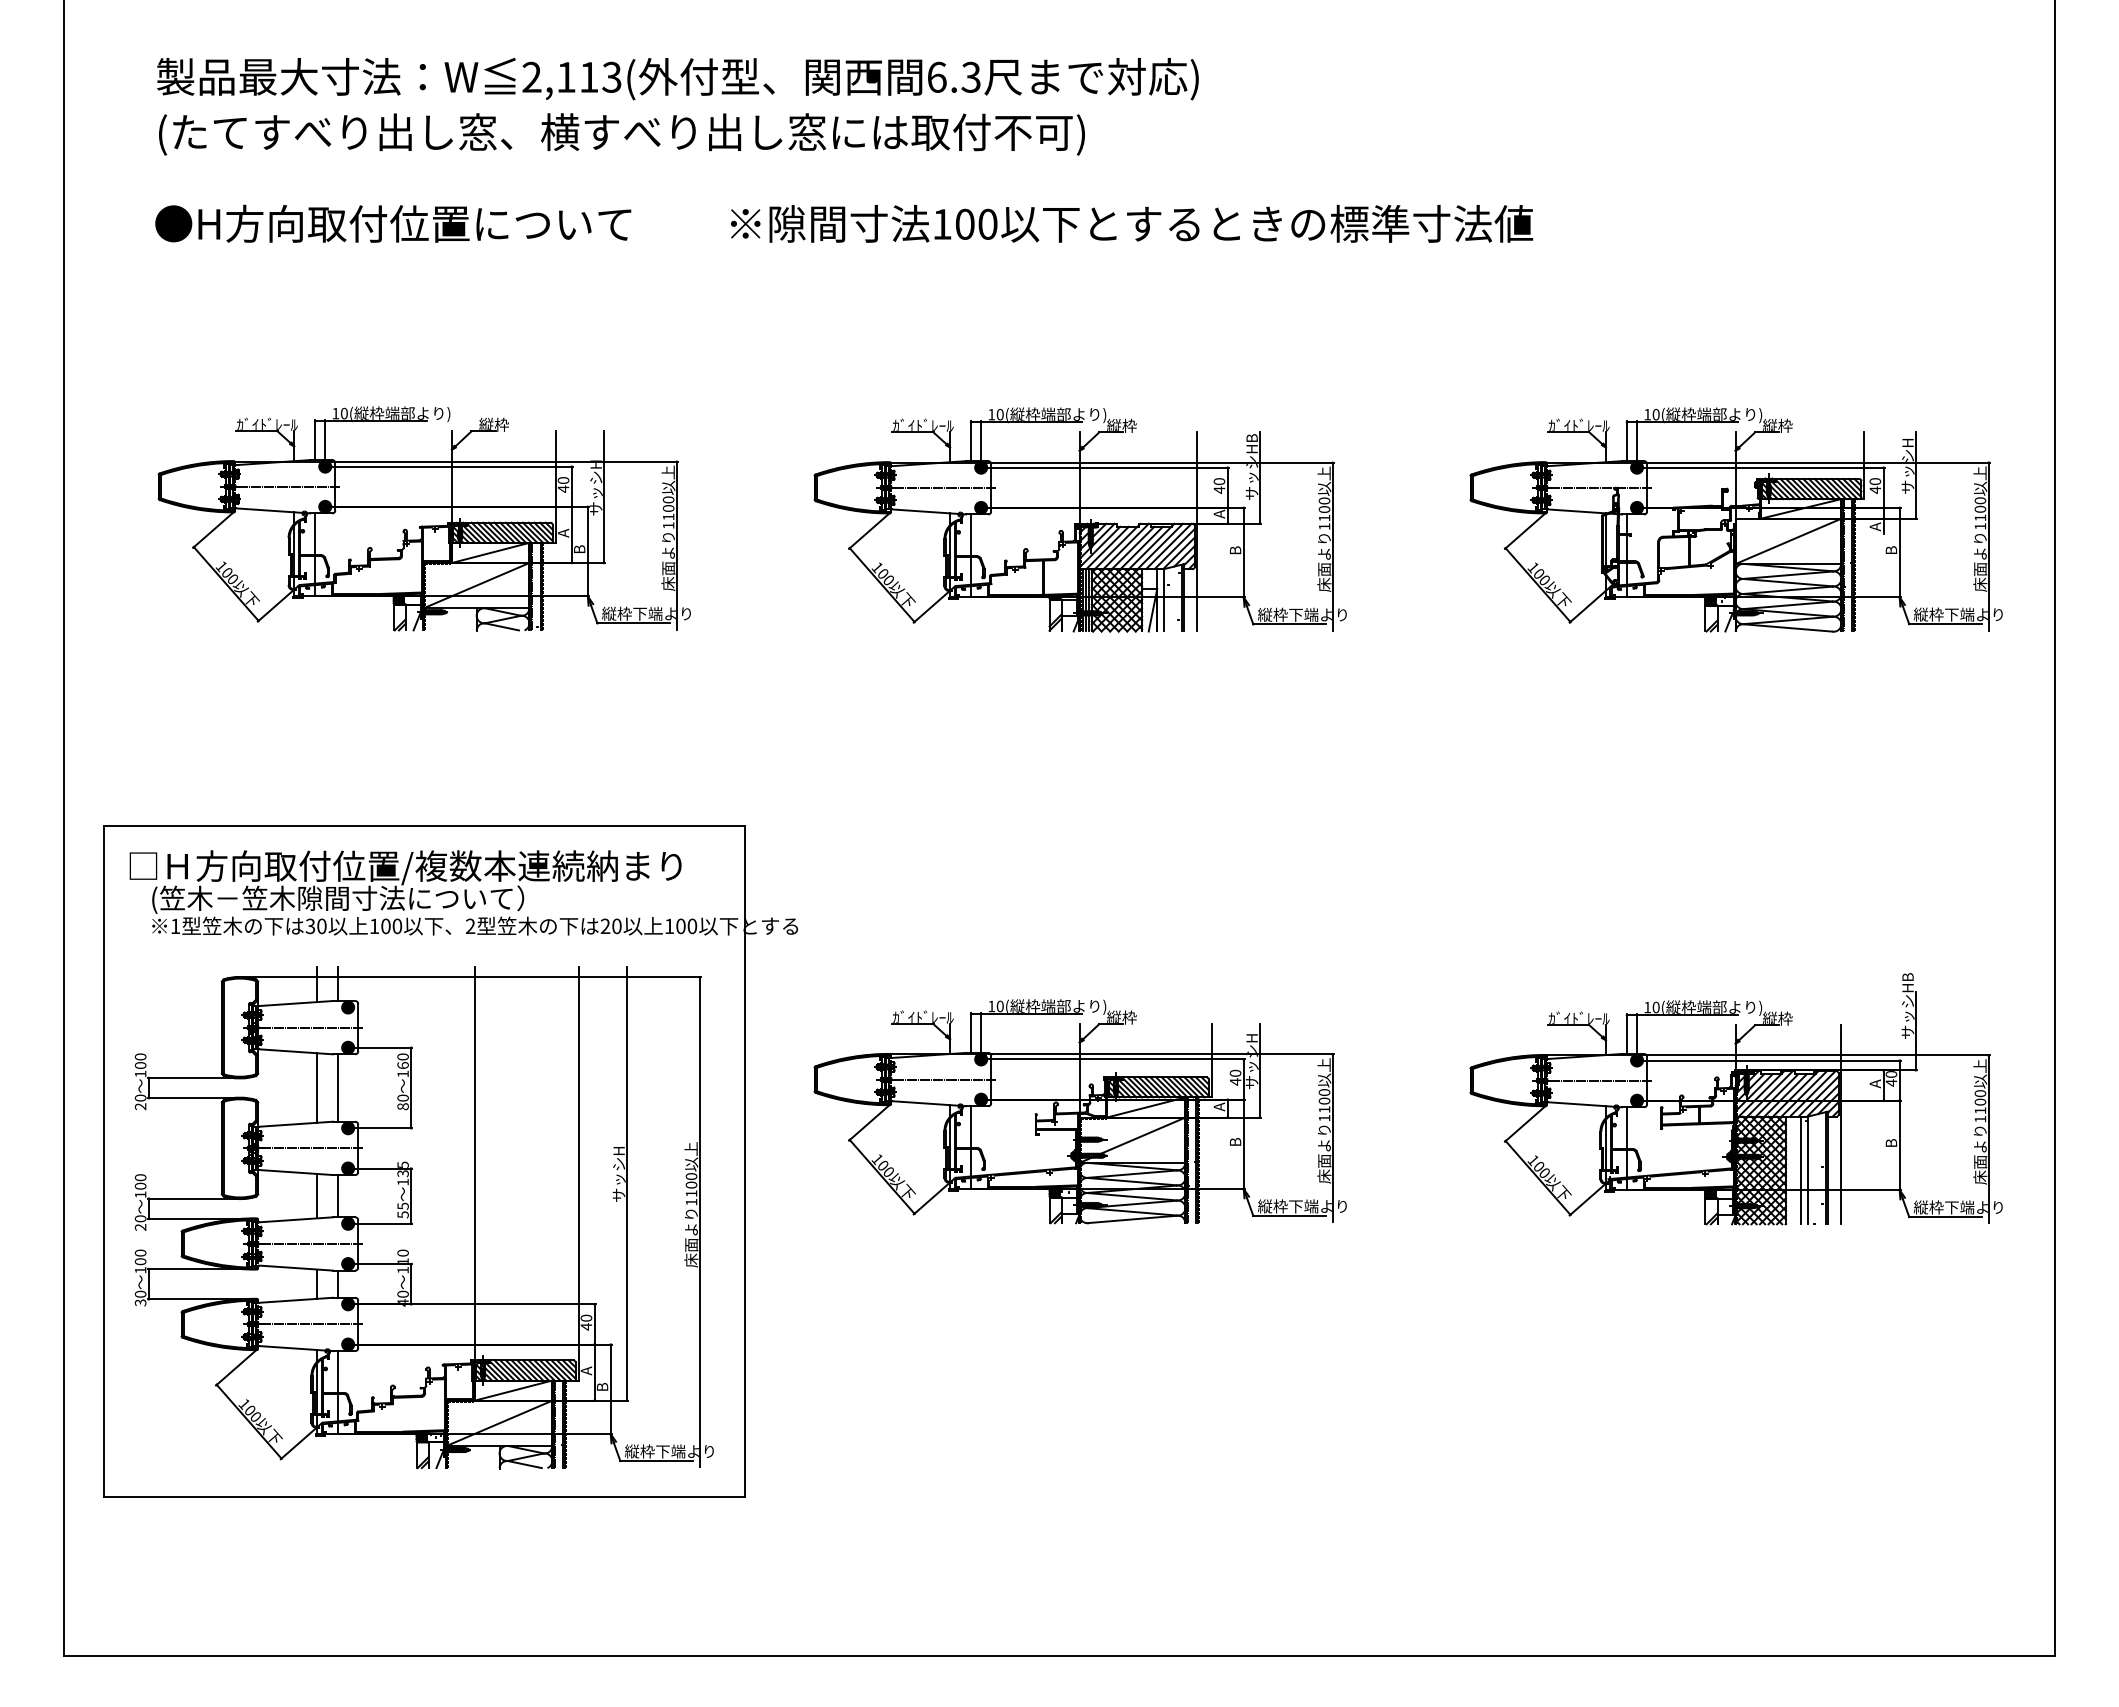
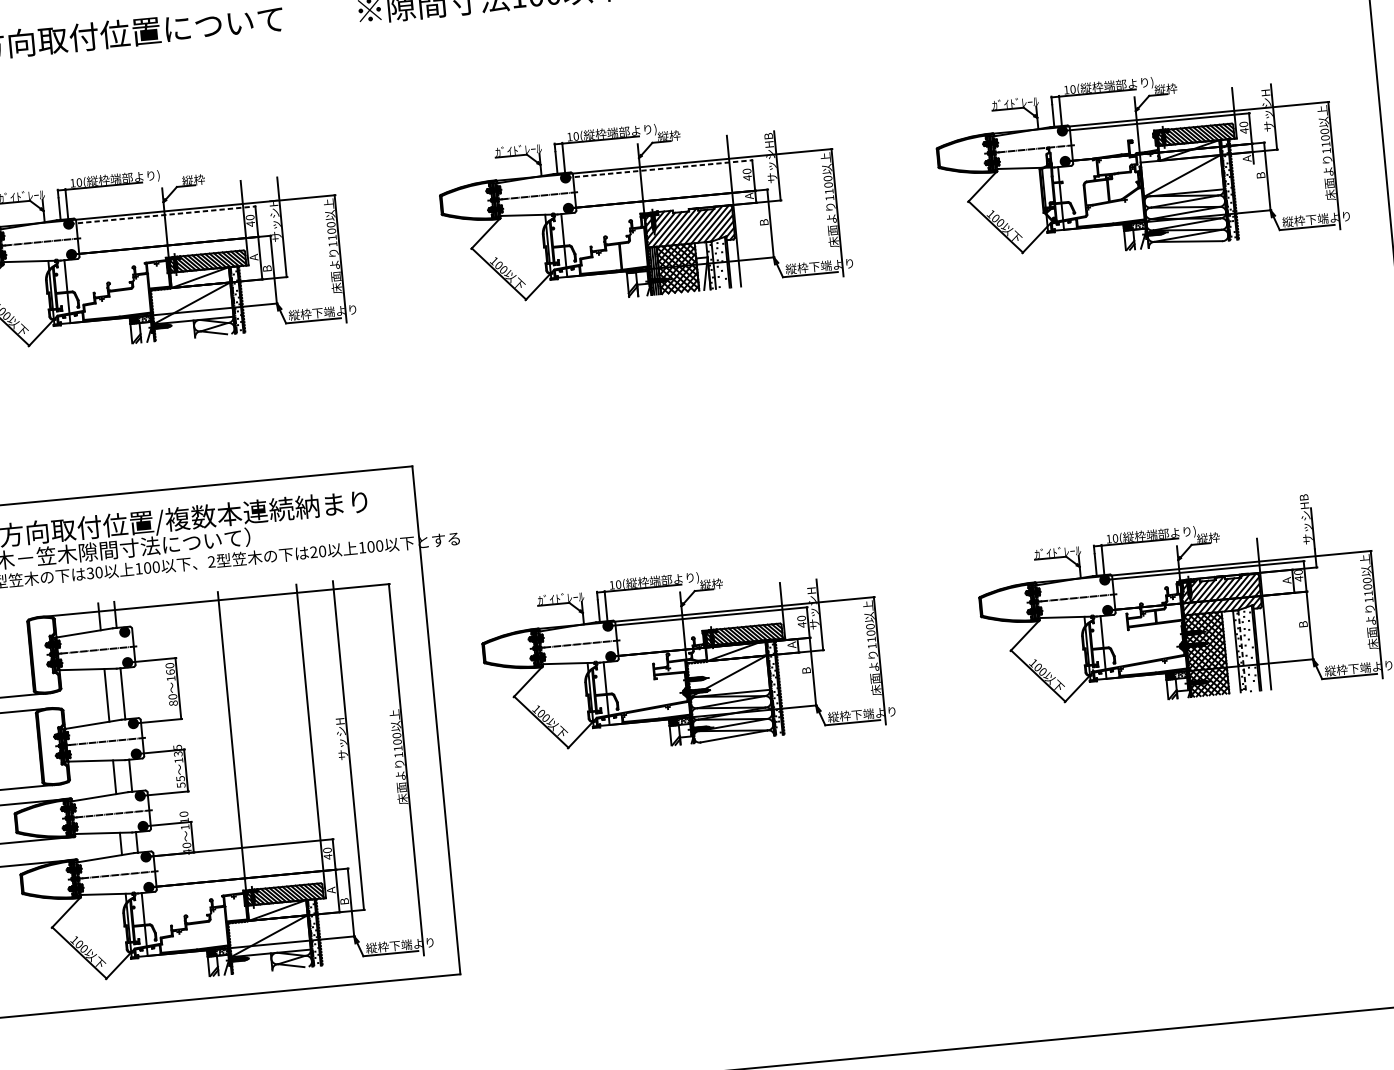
line: (450, 466) -> (163, 215), solid -> dashed
line: (1105, 467) -> (659, 168), solid -> dashed
line: (1808, 1170) -> (1242, 651), solid -> dashed

